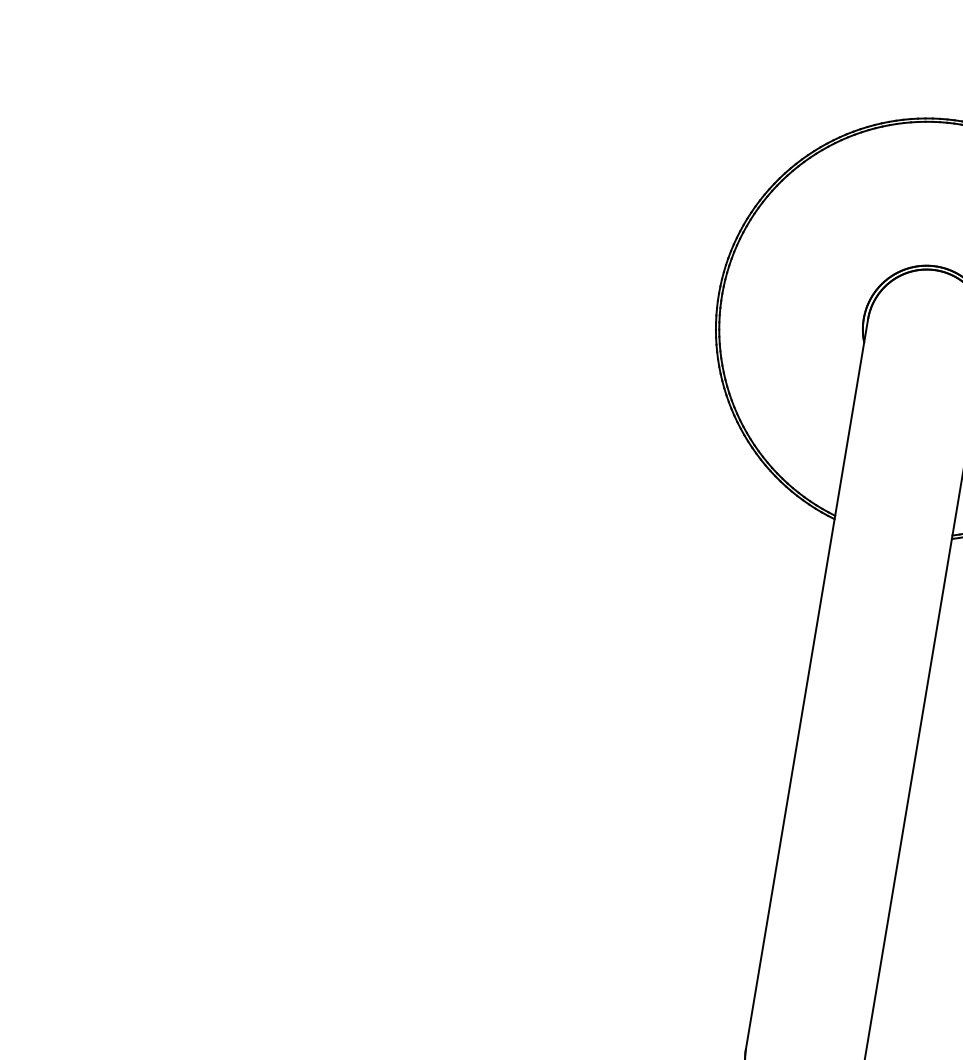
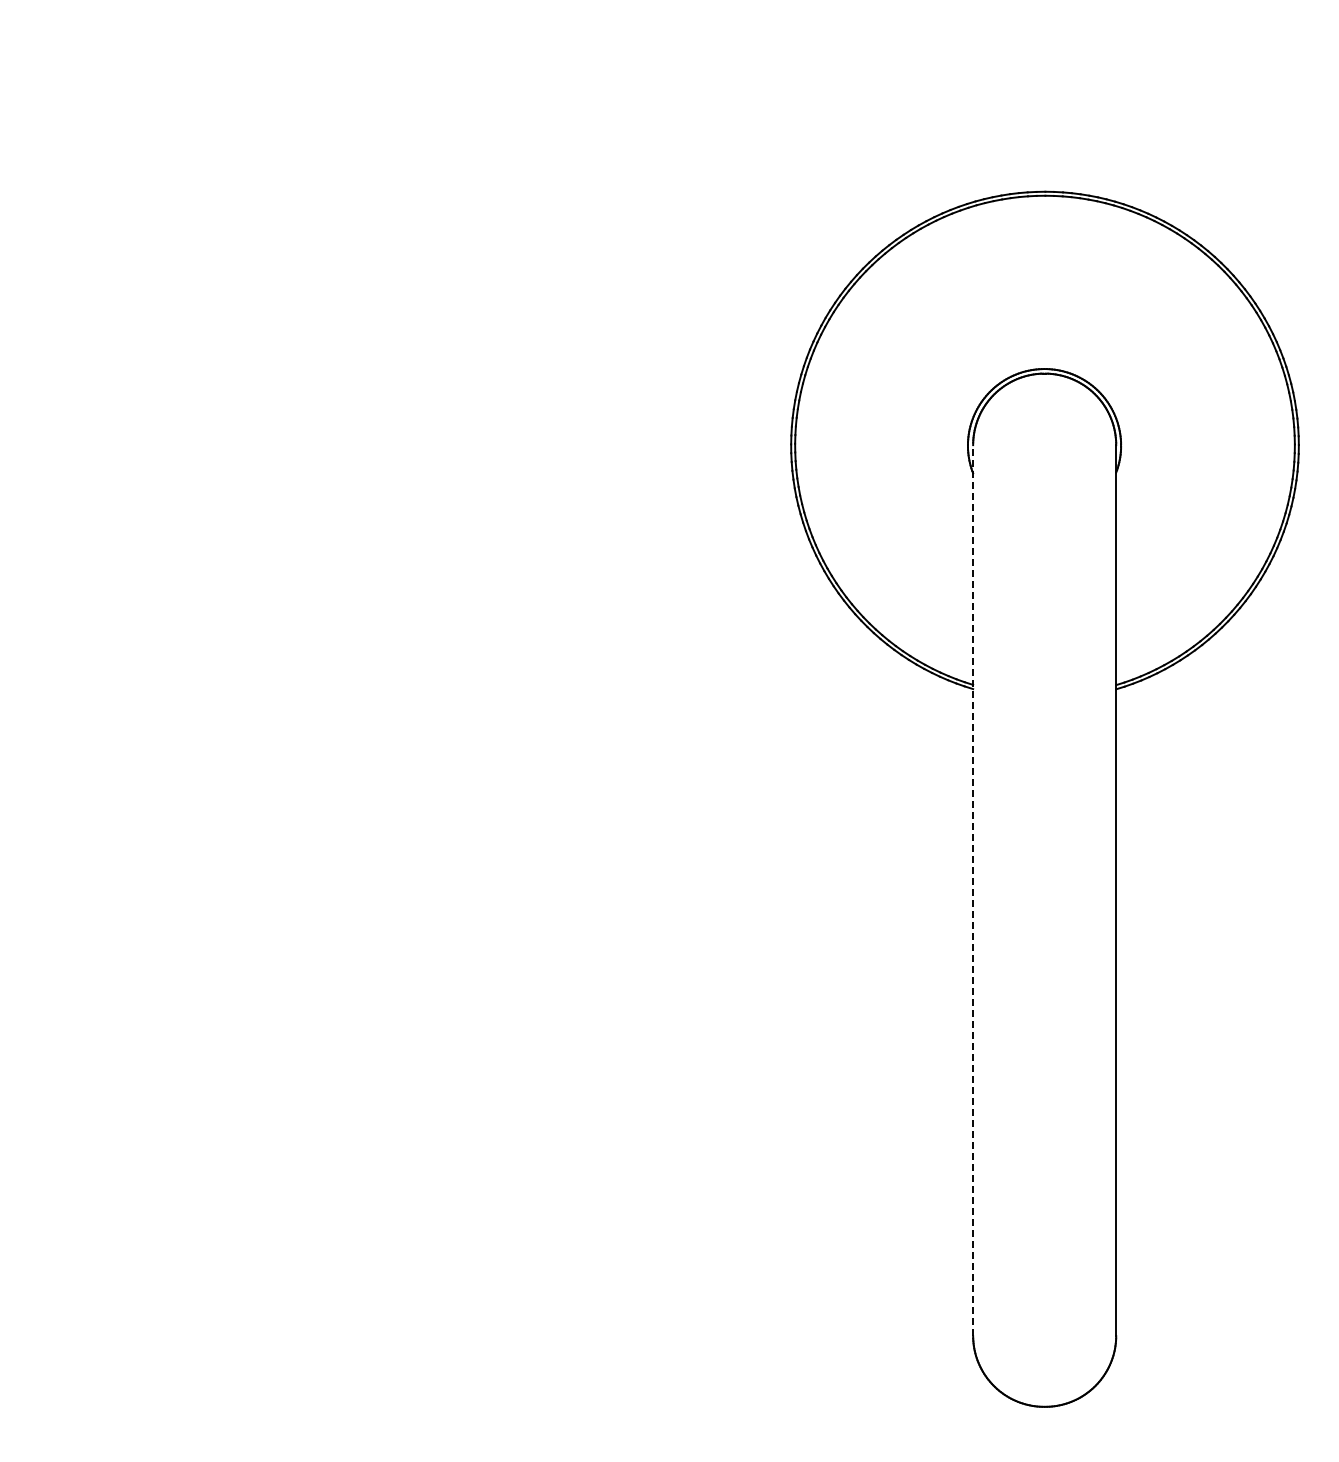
line: (807, 684) -> (973, 890), solid -> dashed

